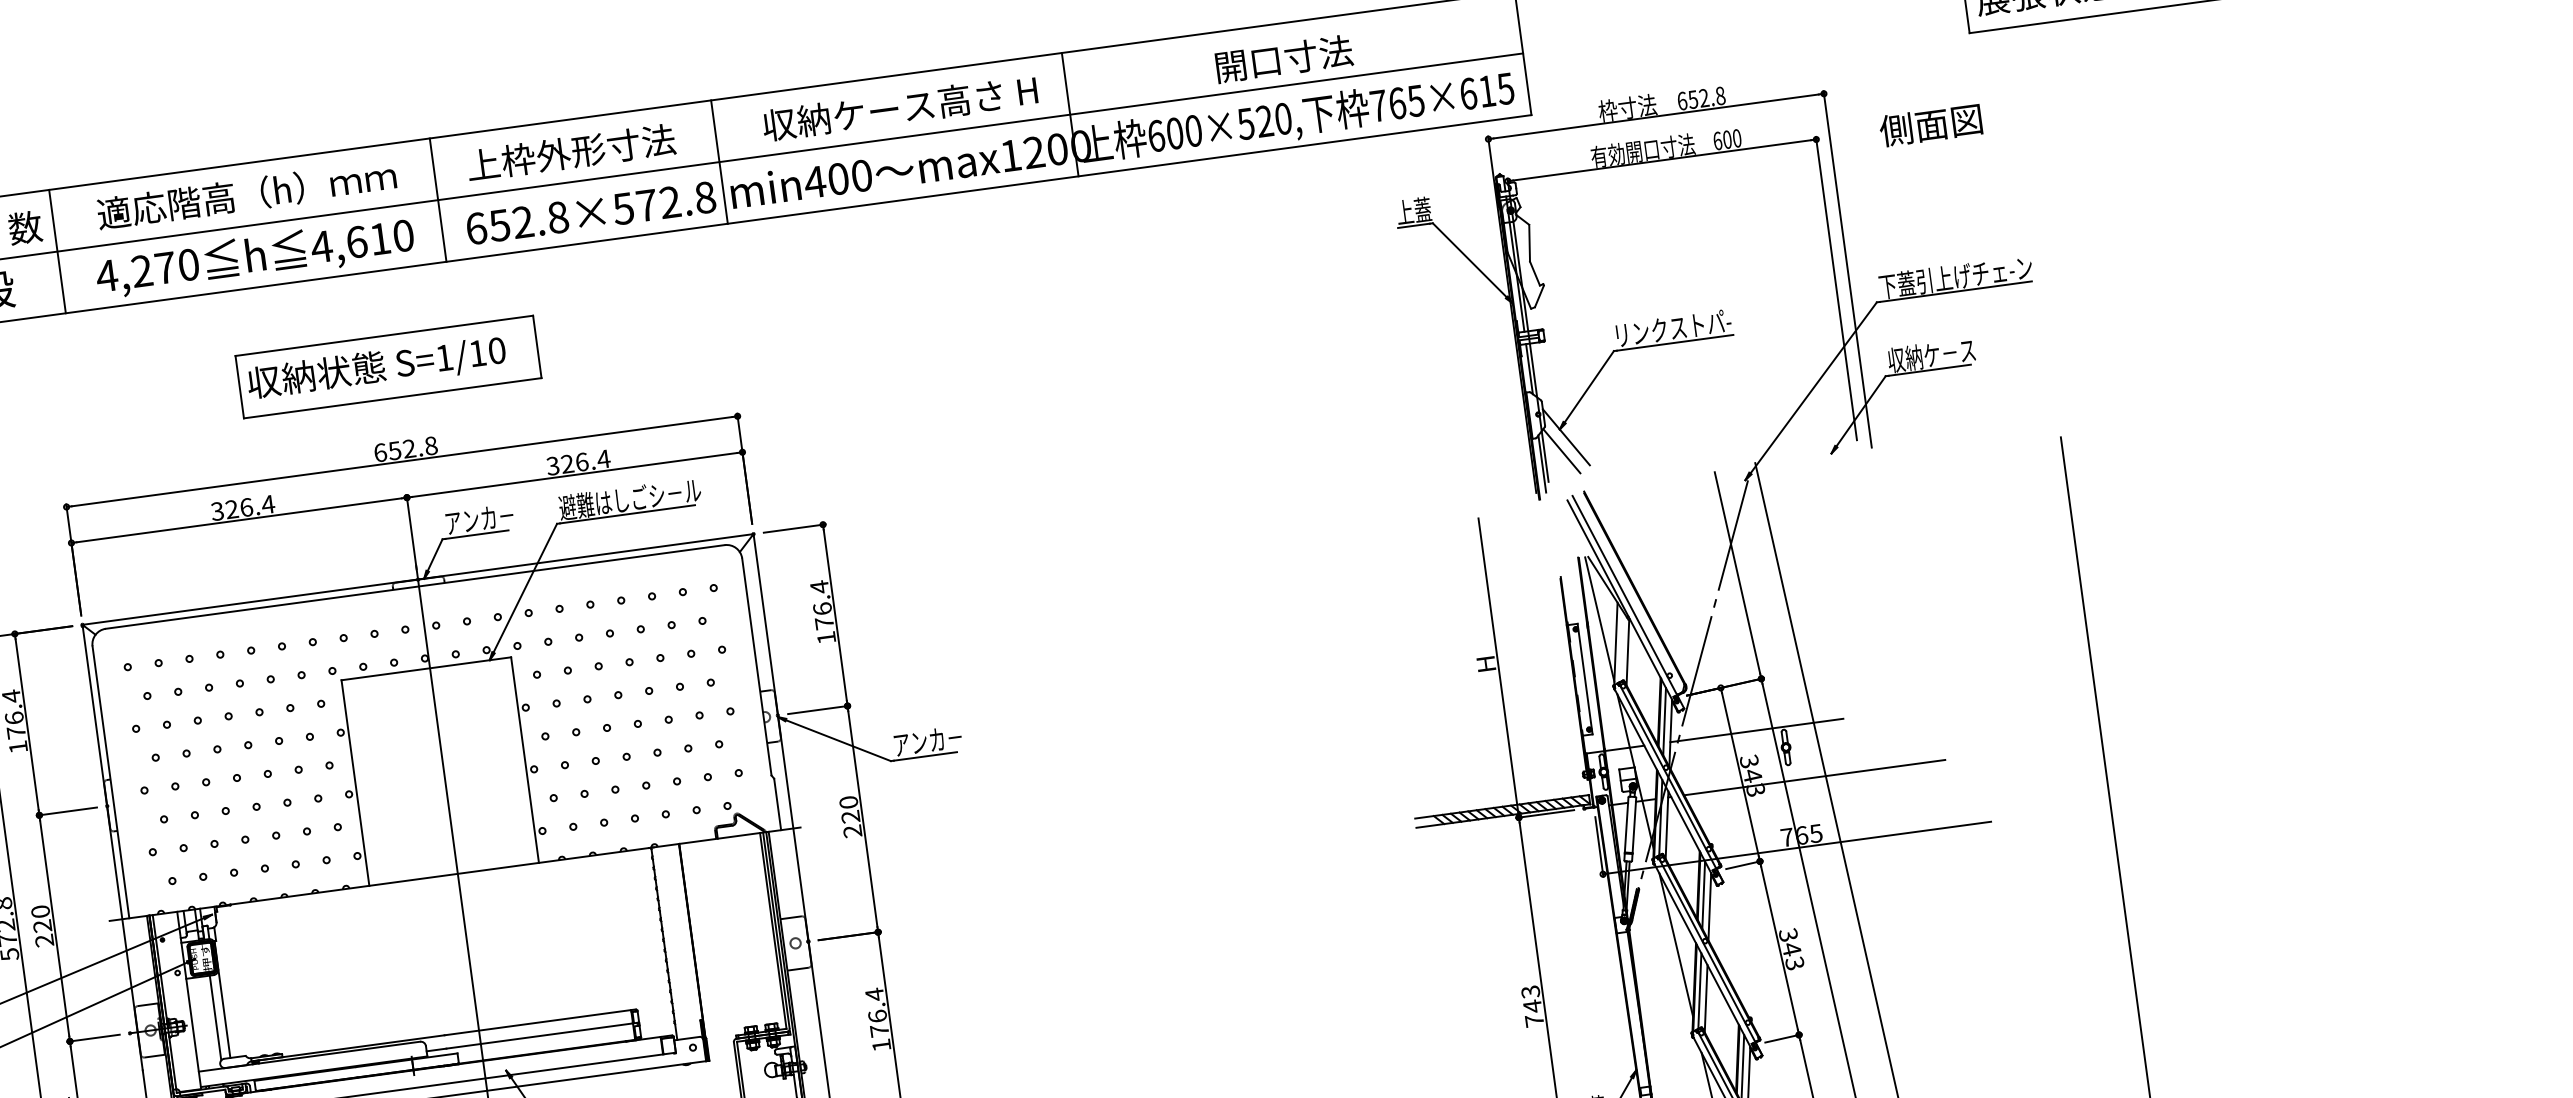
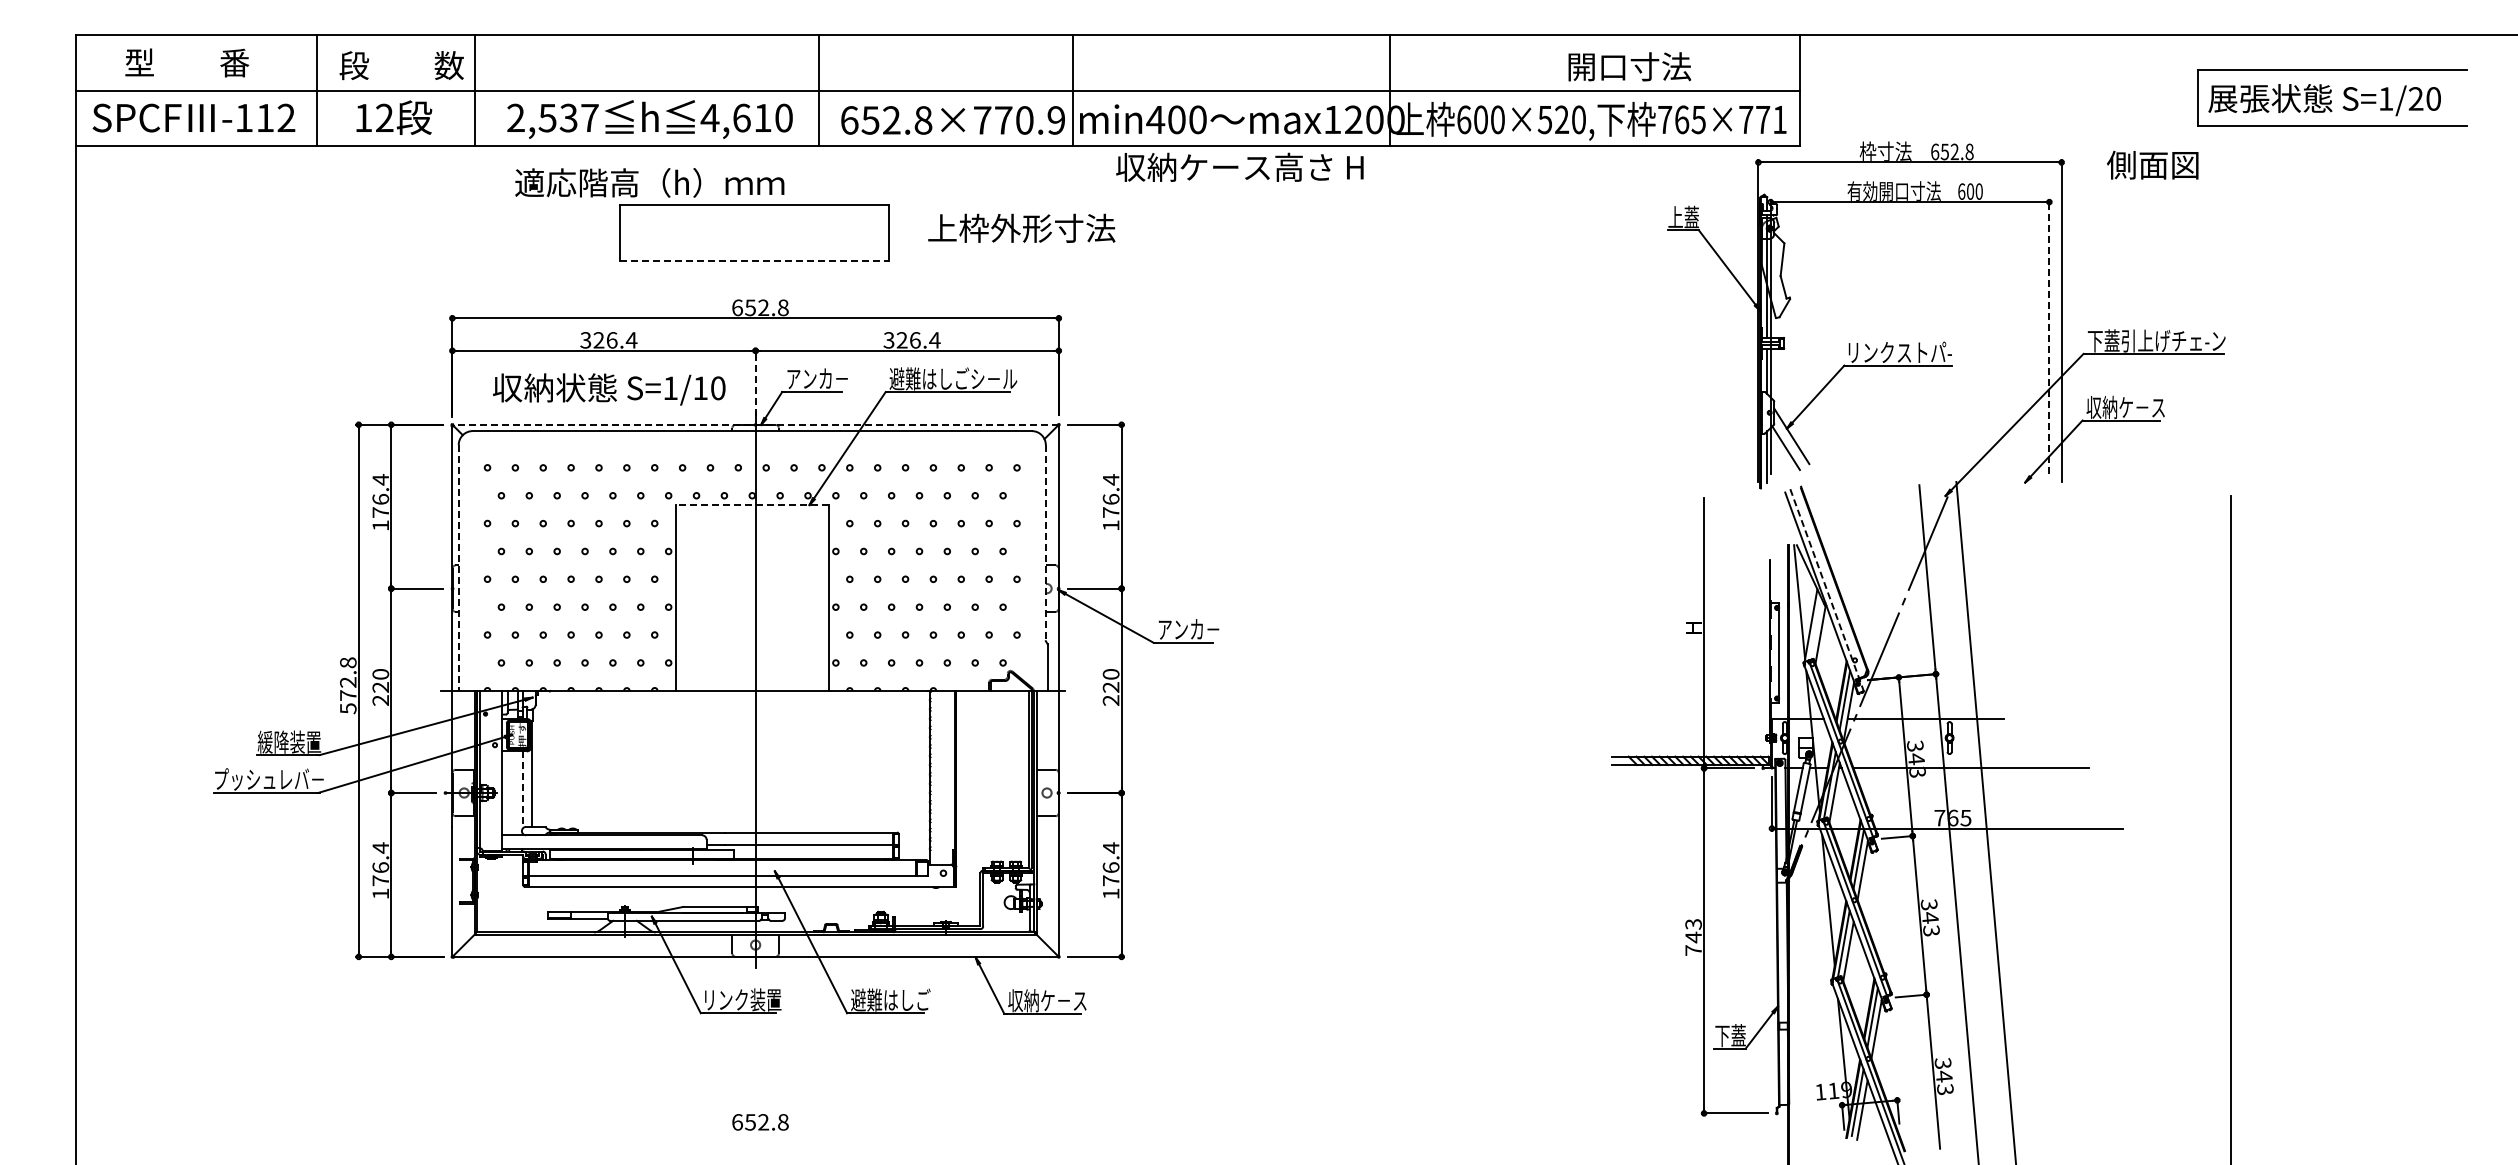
text: (1283, 58) -> (1629, 66), moved
text: (1486, 91) -> (1762, 119), 765×615 -> 765×771
text: (899, 107) -> (1239, 166), moved
text: (1930, 124) -> (2152, 164), moved
text: (570, 151) -> (1021, 227), moved
text: (246, 194) -> (649, 182), moved
text: (664, 203) -> (1019, 120), 652.8×572.8 -> 652.8×770.9
text: (147, 269) -> (552, 117), 4,270 -> 2,537
line: (1836, 288) -> (2049, 336), solid -> dashed
text: (376, 368) -> (609, 389), moved
line: (393, 397) -> (755, 260), solid -> dashed
line: (411, 532) -> (755, 382), solid -> dashed
line: (417, 579) -> (755, 424), solid -> dashed
line: (1628, 602) -> (1827, 590), solid -> dashed
line: (756, 667) -> (1045, 543), solid -> dashed
line: (426, 669) -> (752, 505), solid -> dashed
line: (110, 781) -> (458, 567), solid -> dashed
line: (215, 1018) -> (523, 790), solid -> dashed

